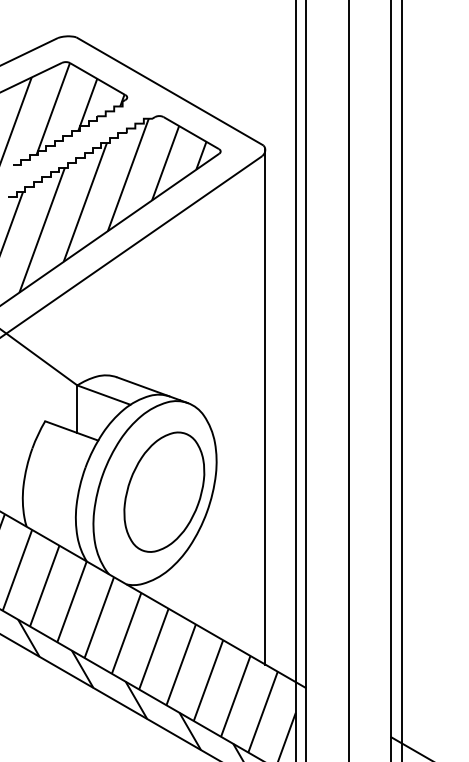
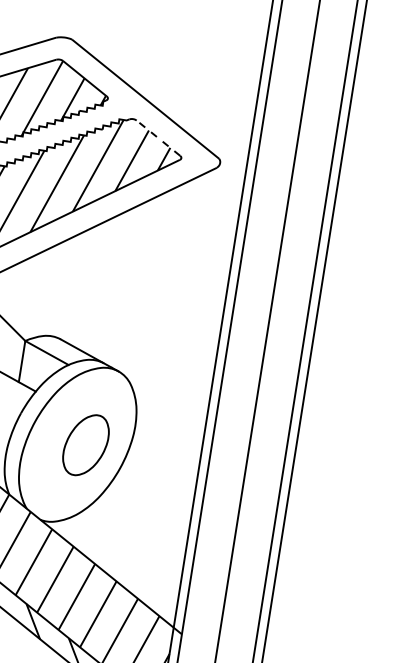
line: (191, 133) -> (158, 138), solid -> dashed
line: (265, 406) -> (185, 384), removed
part: (164, 491) -> (86, 444), size x0.6

